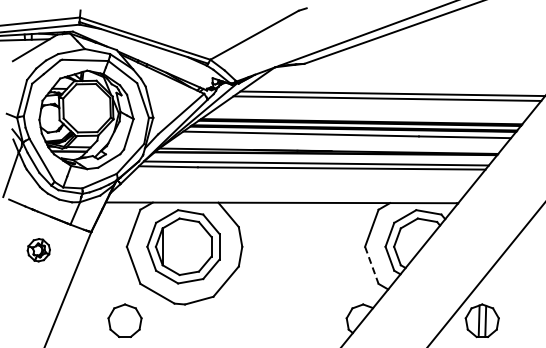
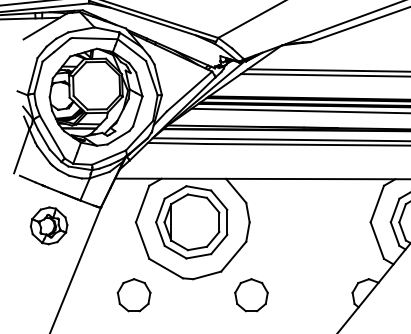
part: (38, 249) -> (48, 224), size x1.67
line: (371, 265) -> (377, 240), dashed -> solid
part: (243, 320) -> (250, 294), added

